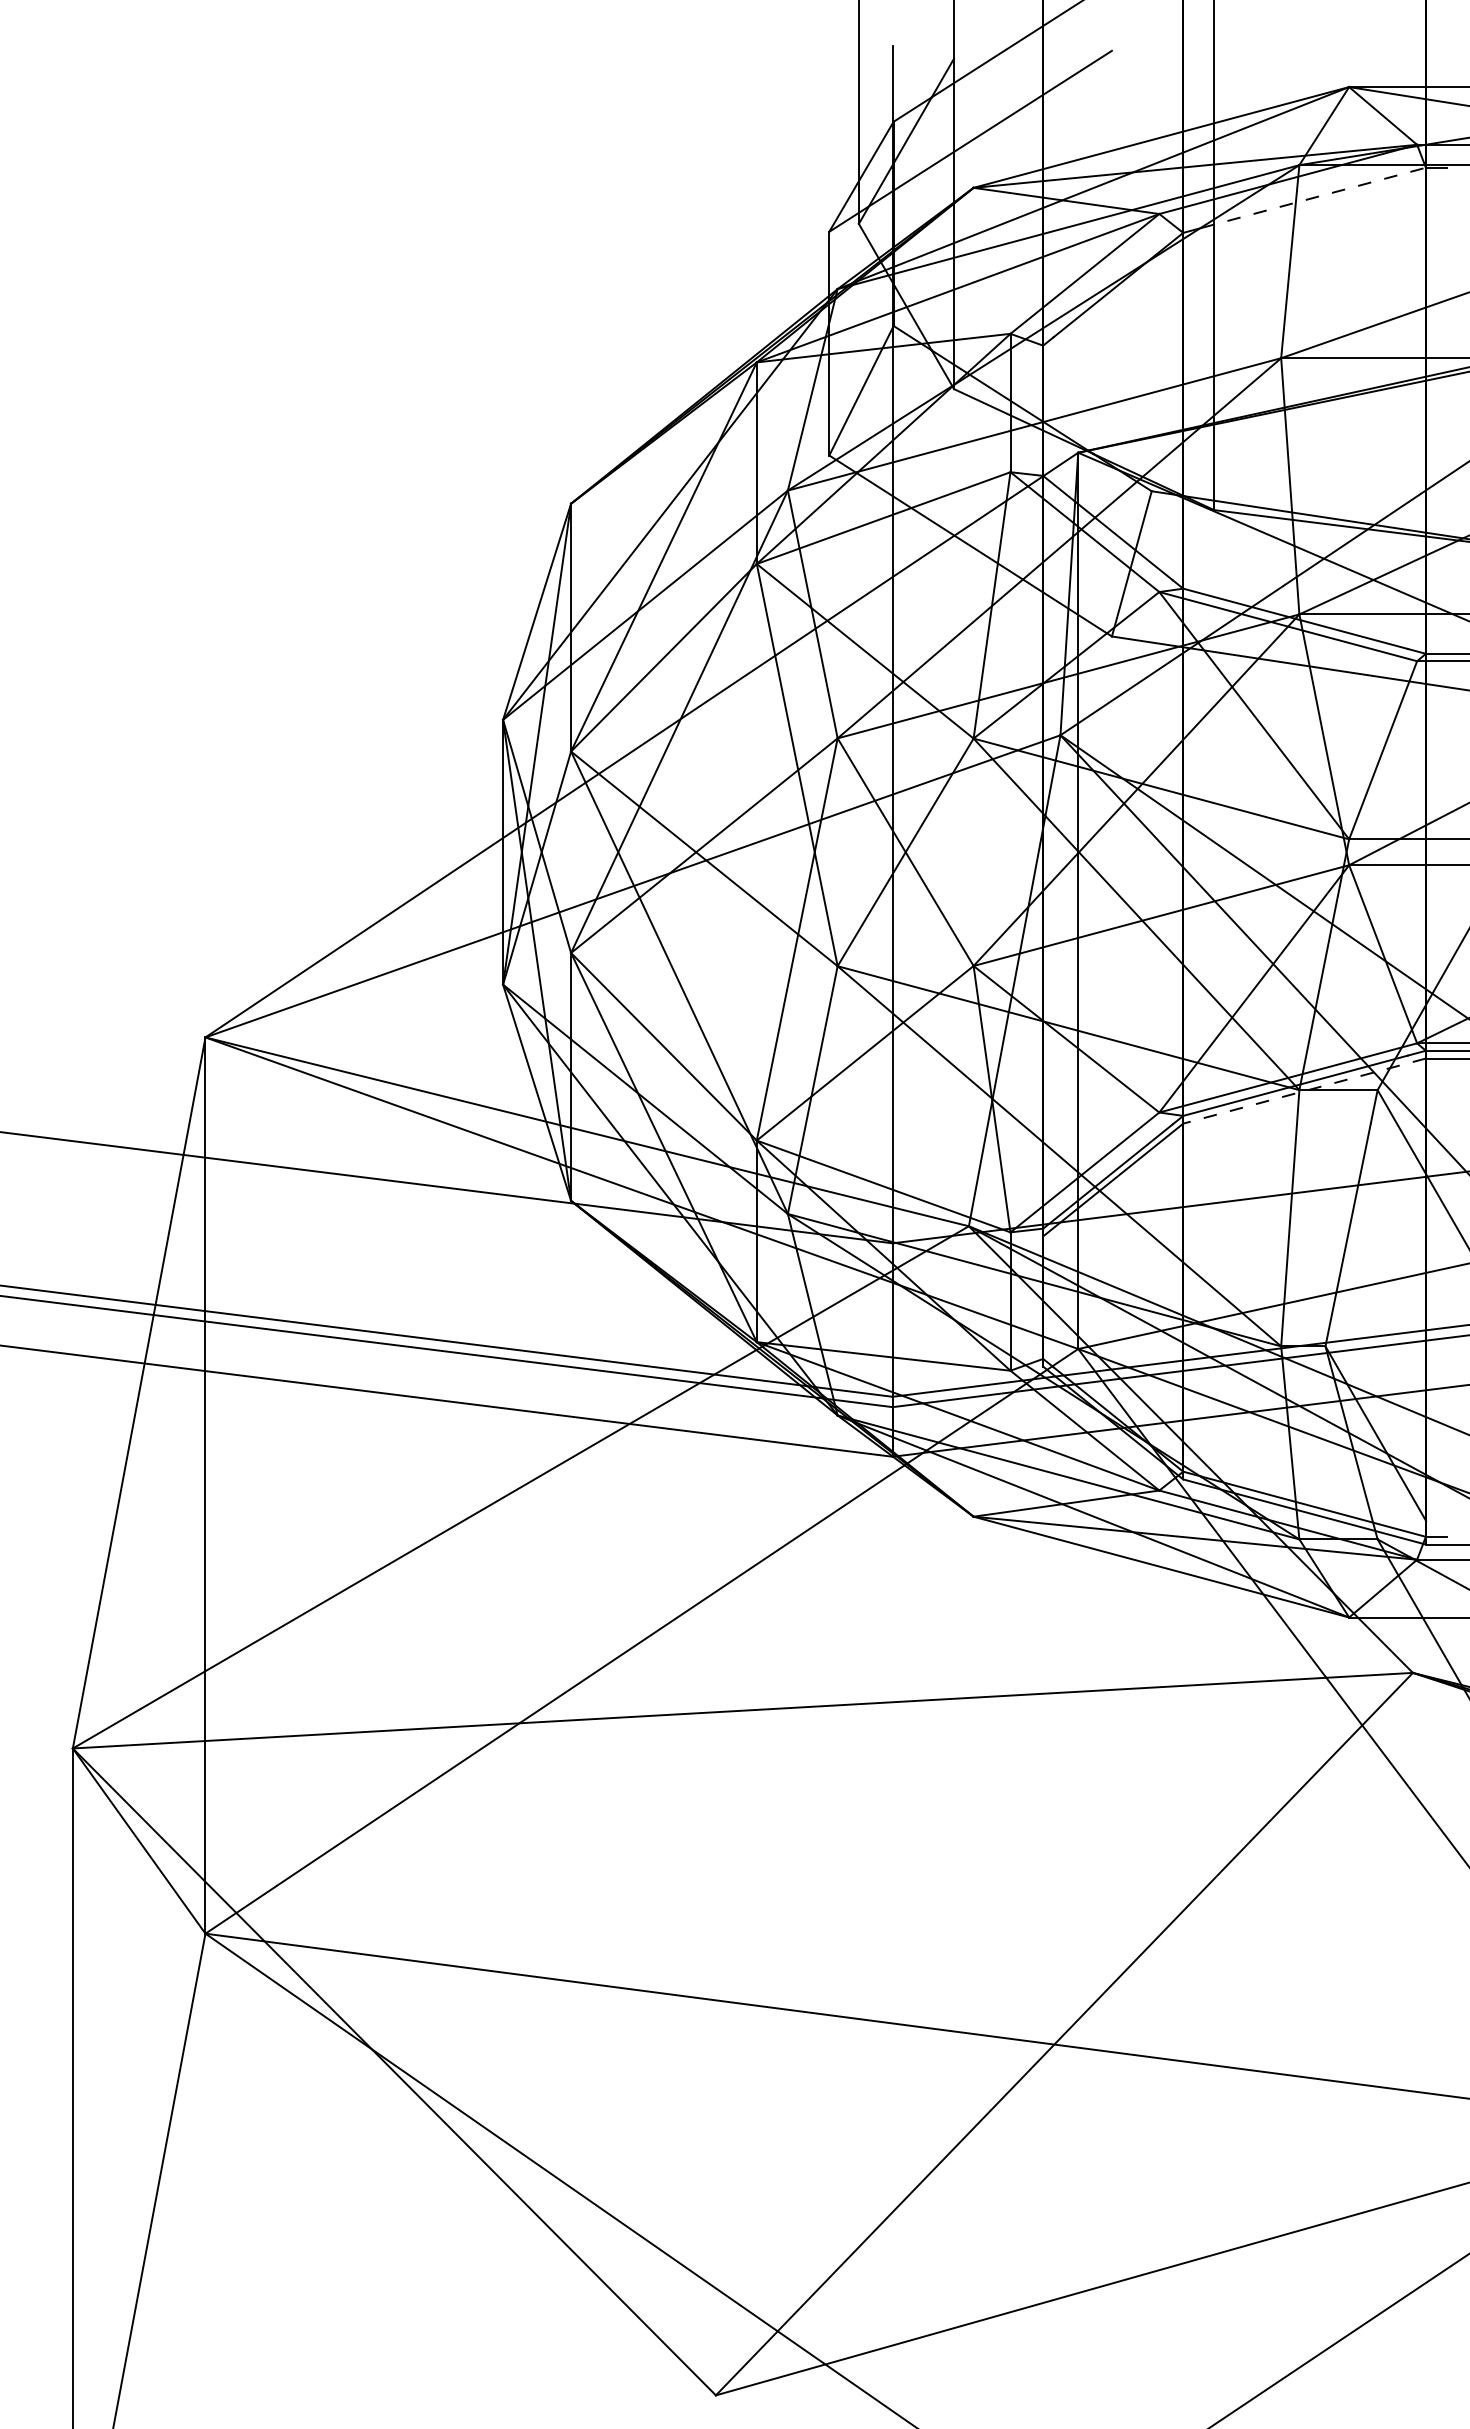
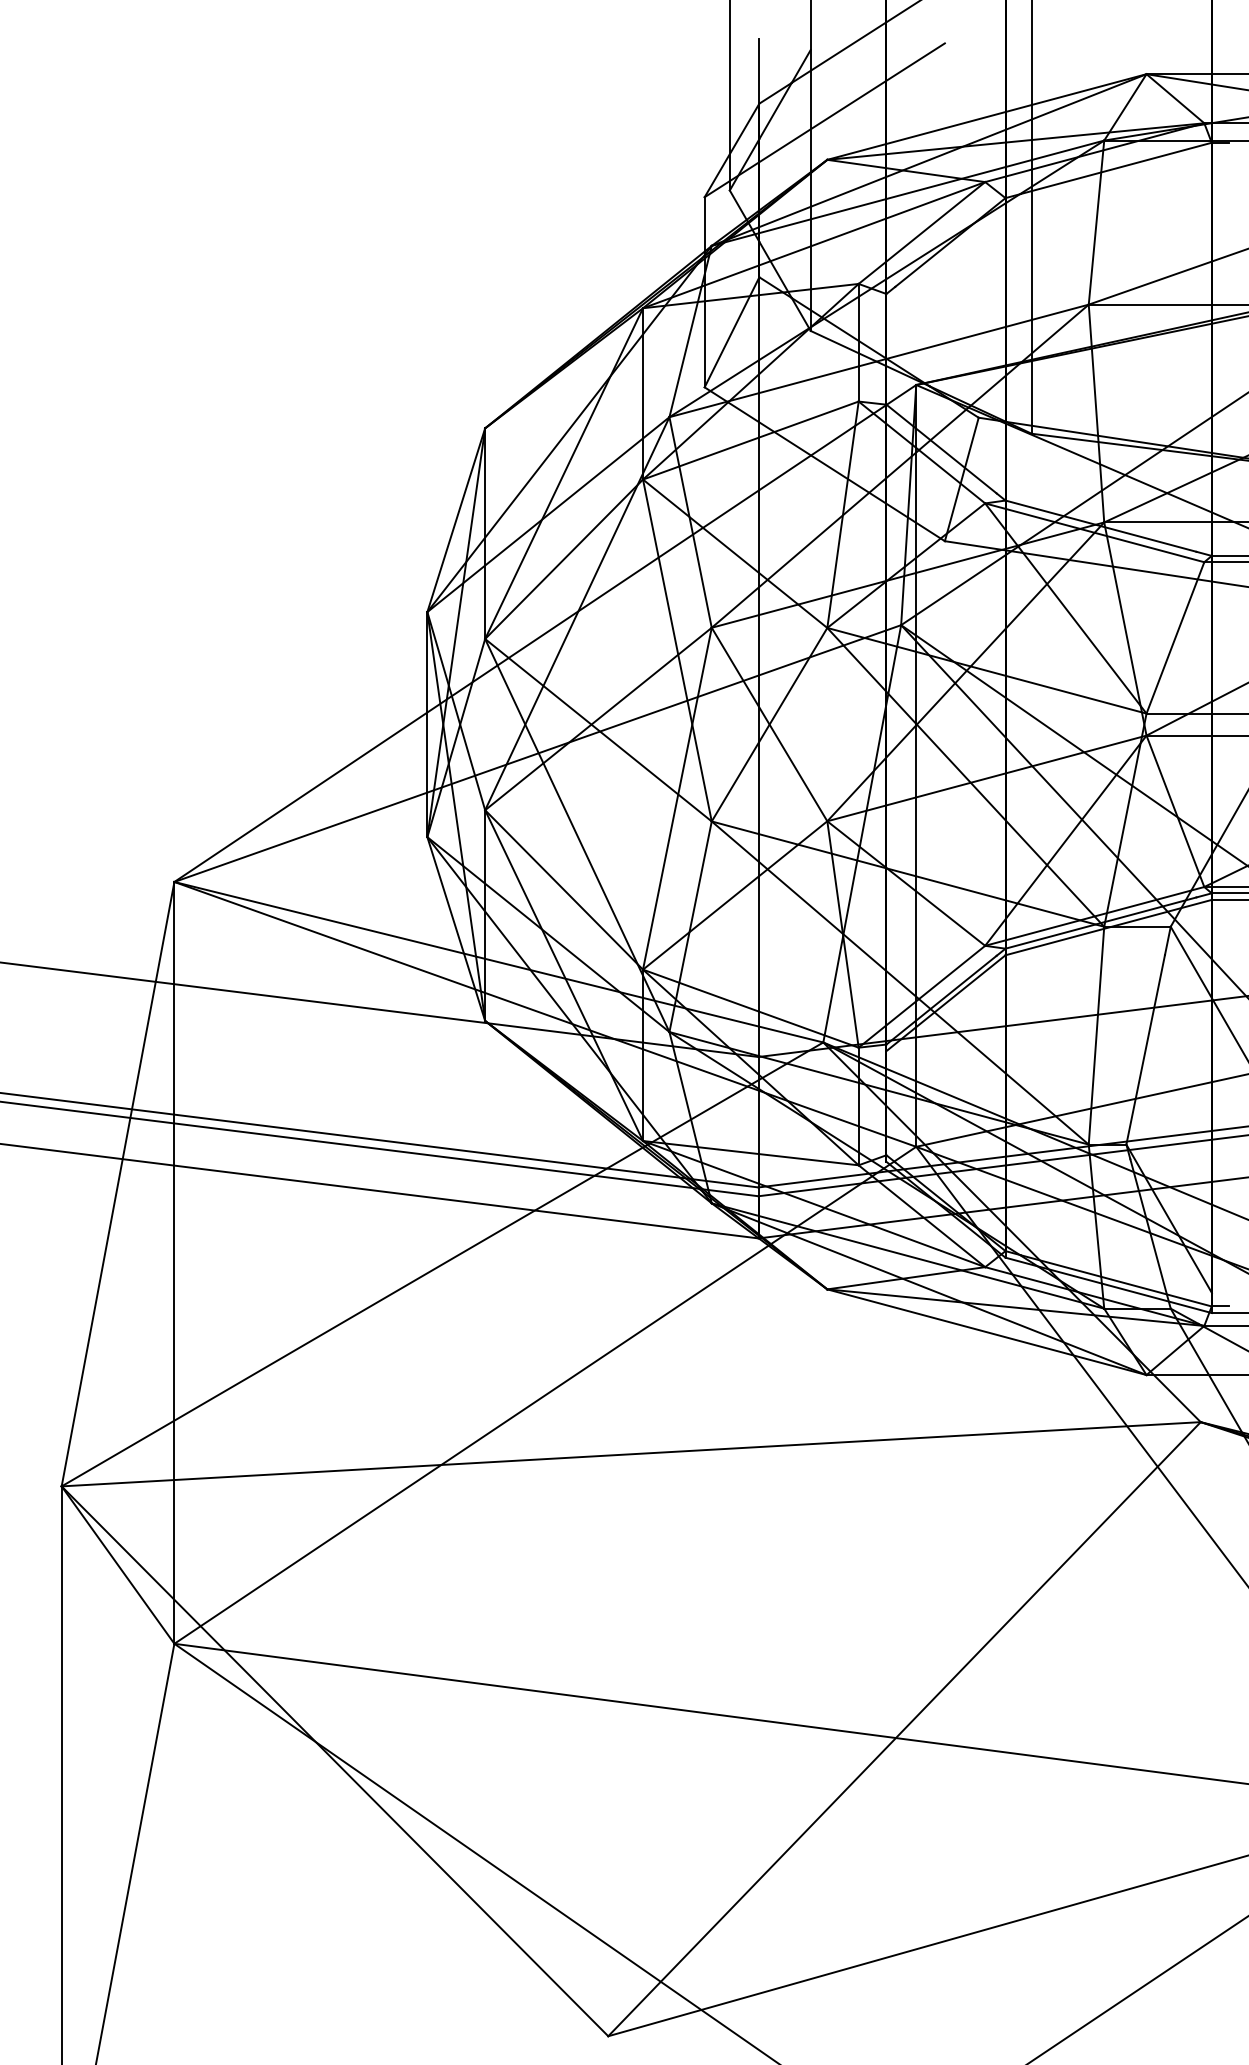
line: (1314, 197) -> (1117, 168), dashed -> solid
line: (1304, 1091) -> (1108, 927), dashed -> solid

